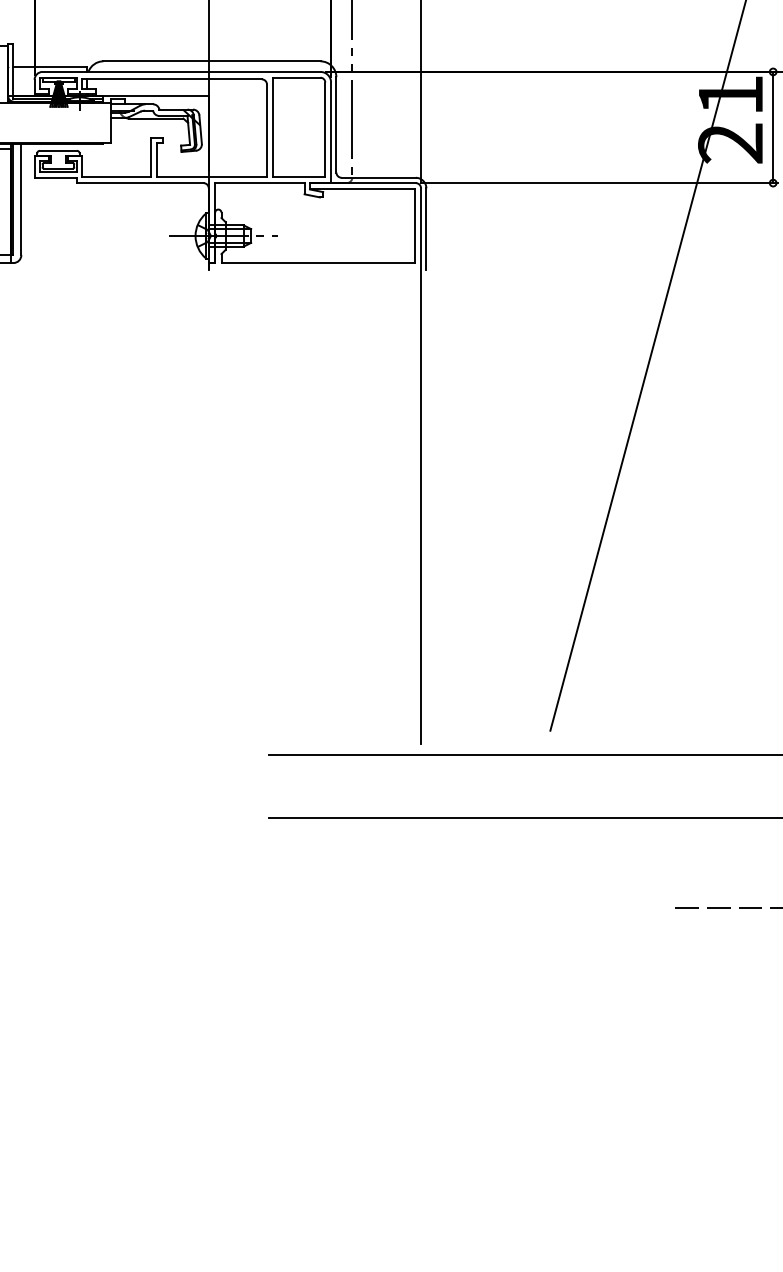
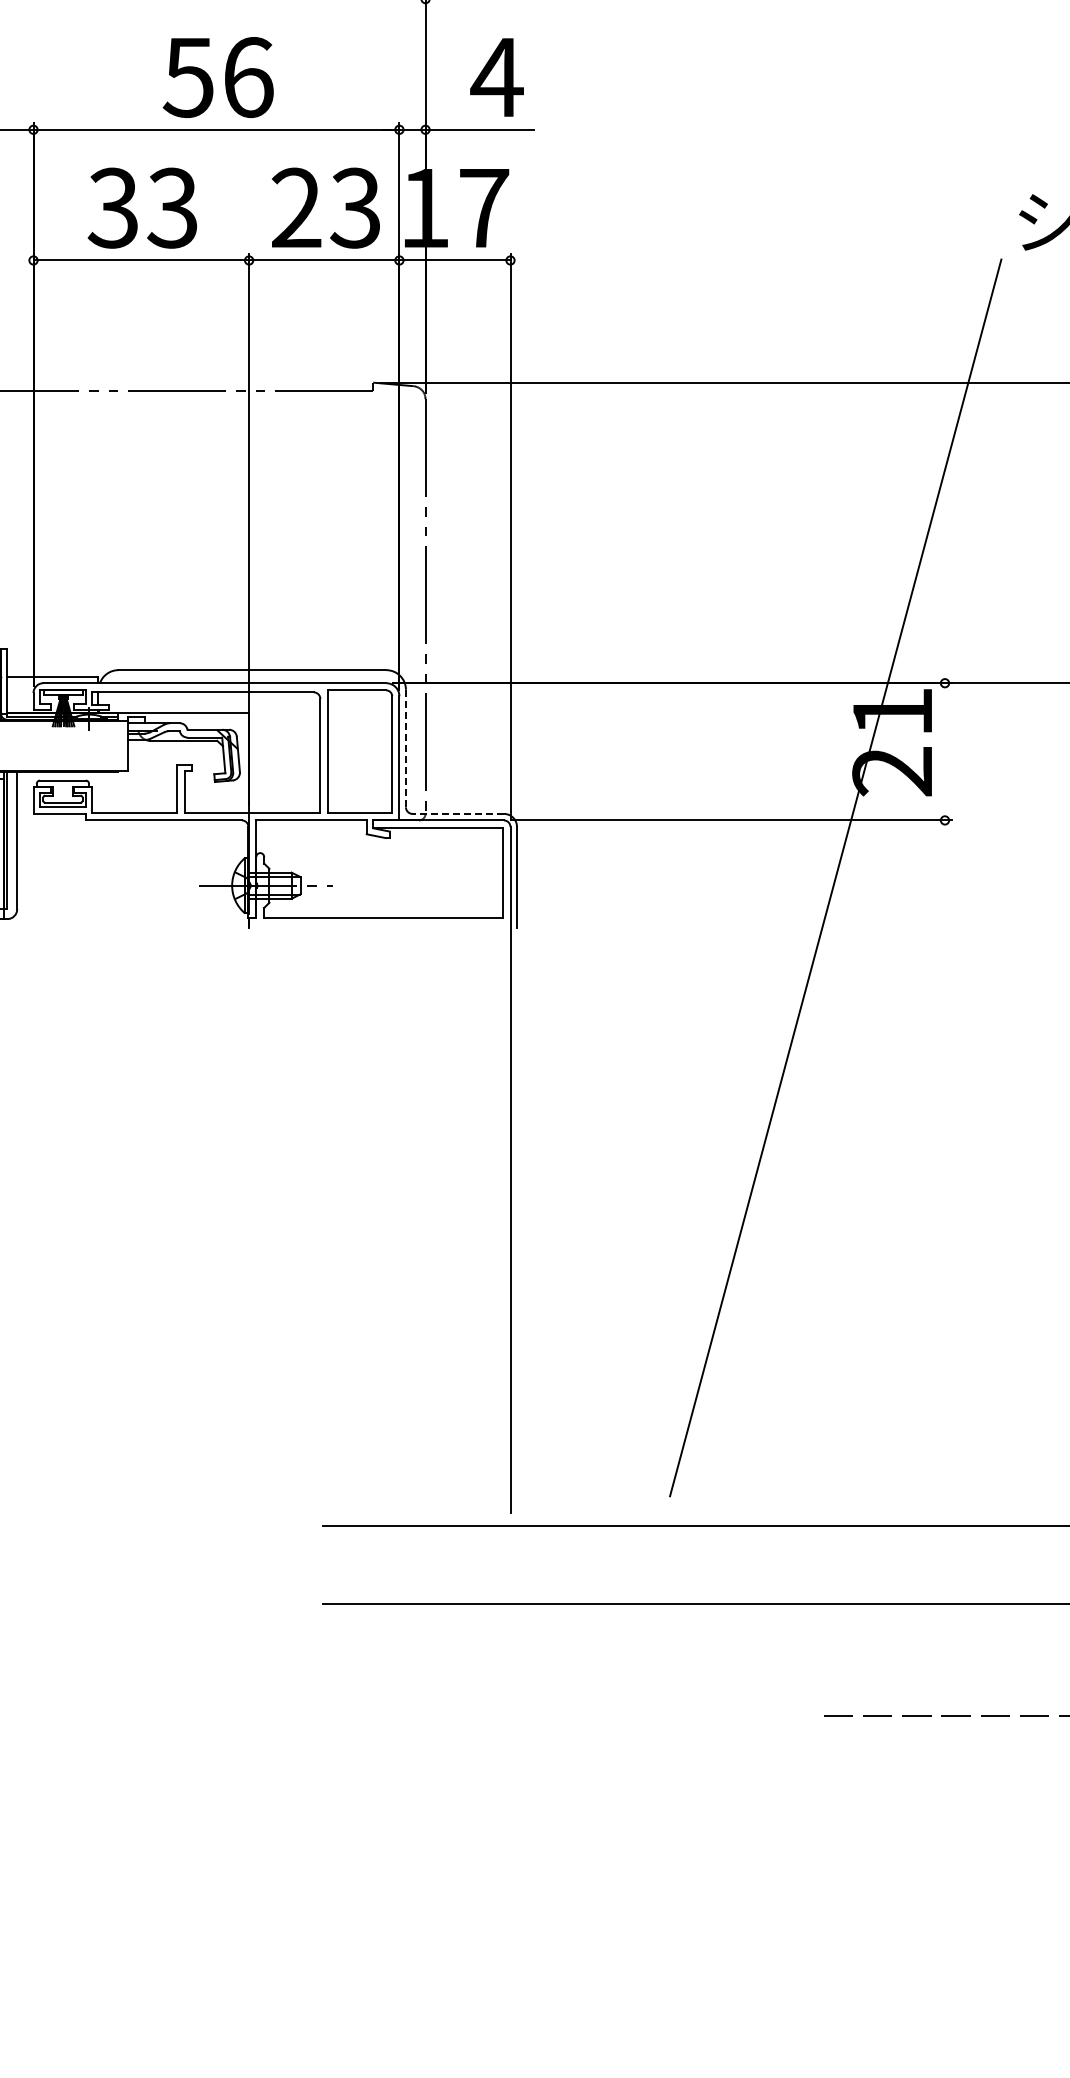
line: (336, 124) -> (405, 748), solid -> dashed
line: (772, 127) -> (944, 751), removed
line: (378, 177) -> (458, 813), solid -> dashed

